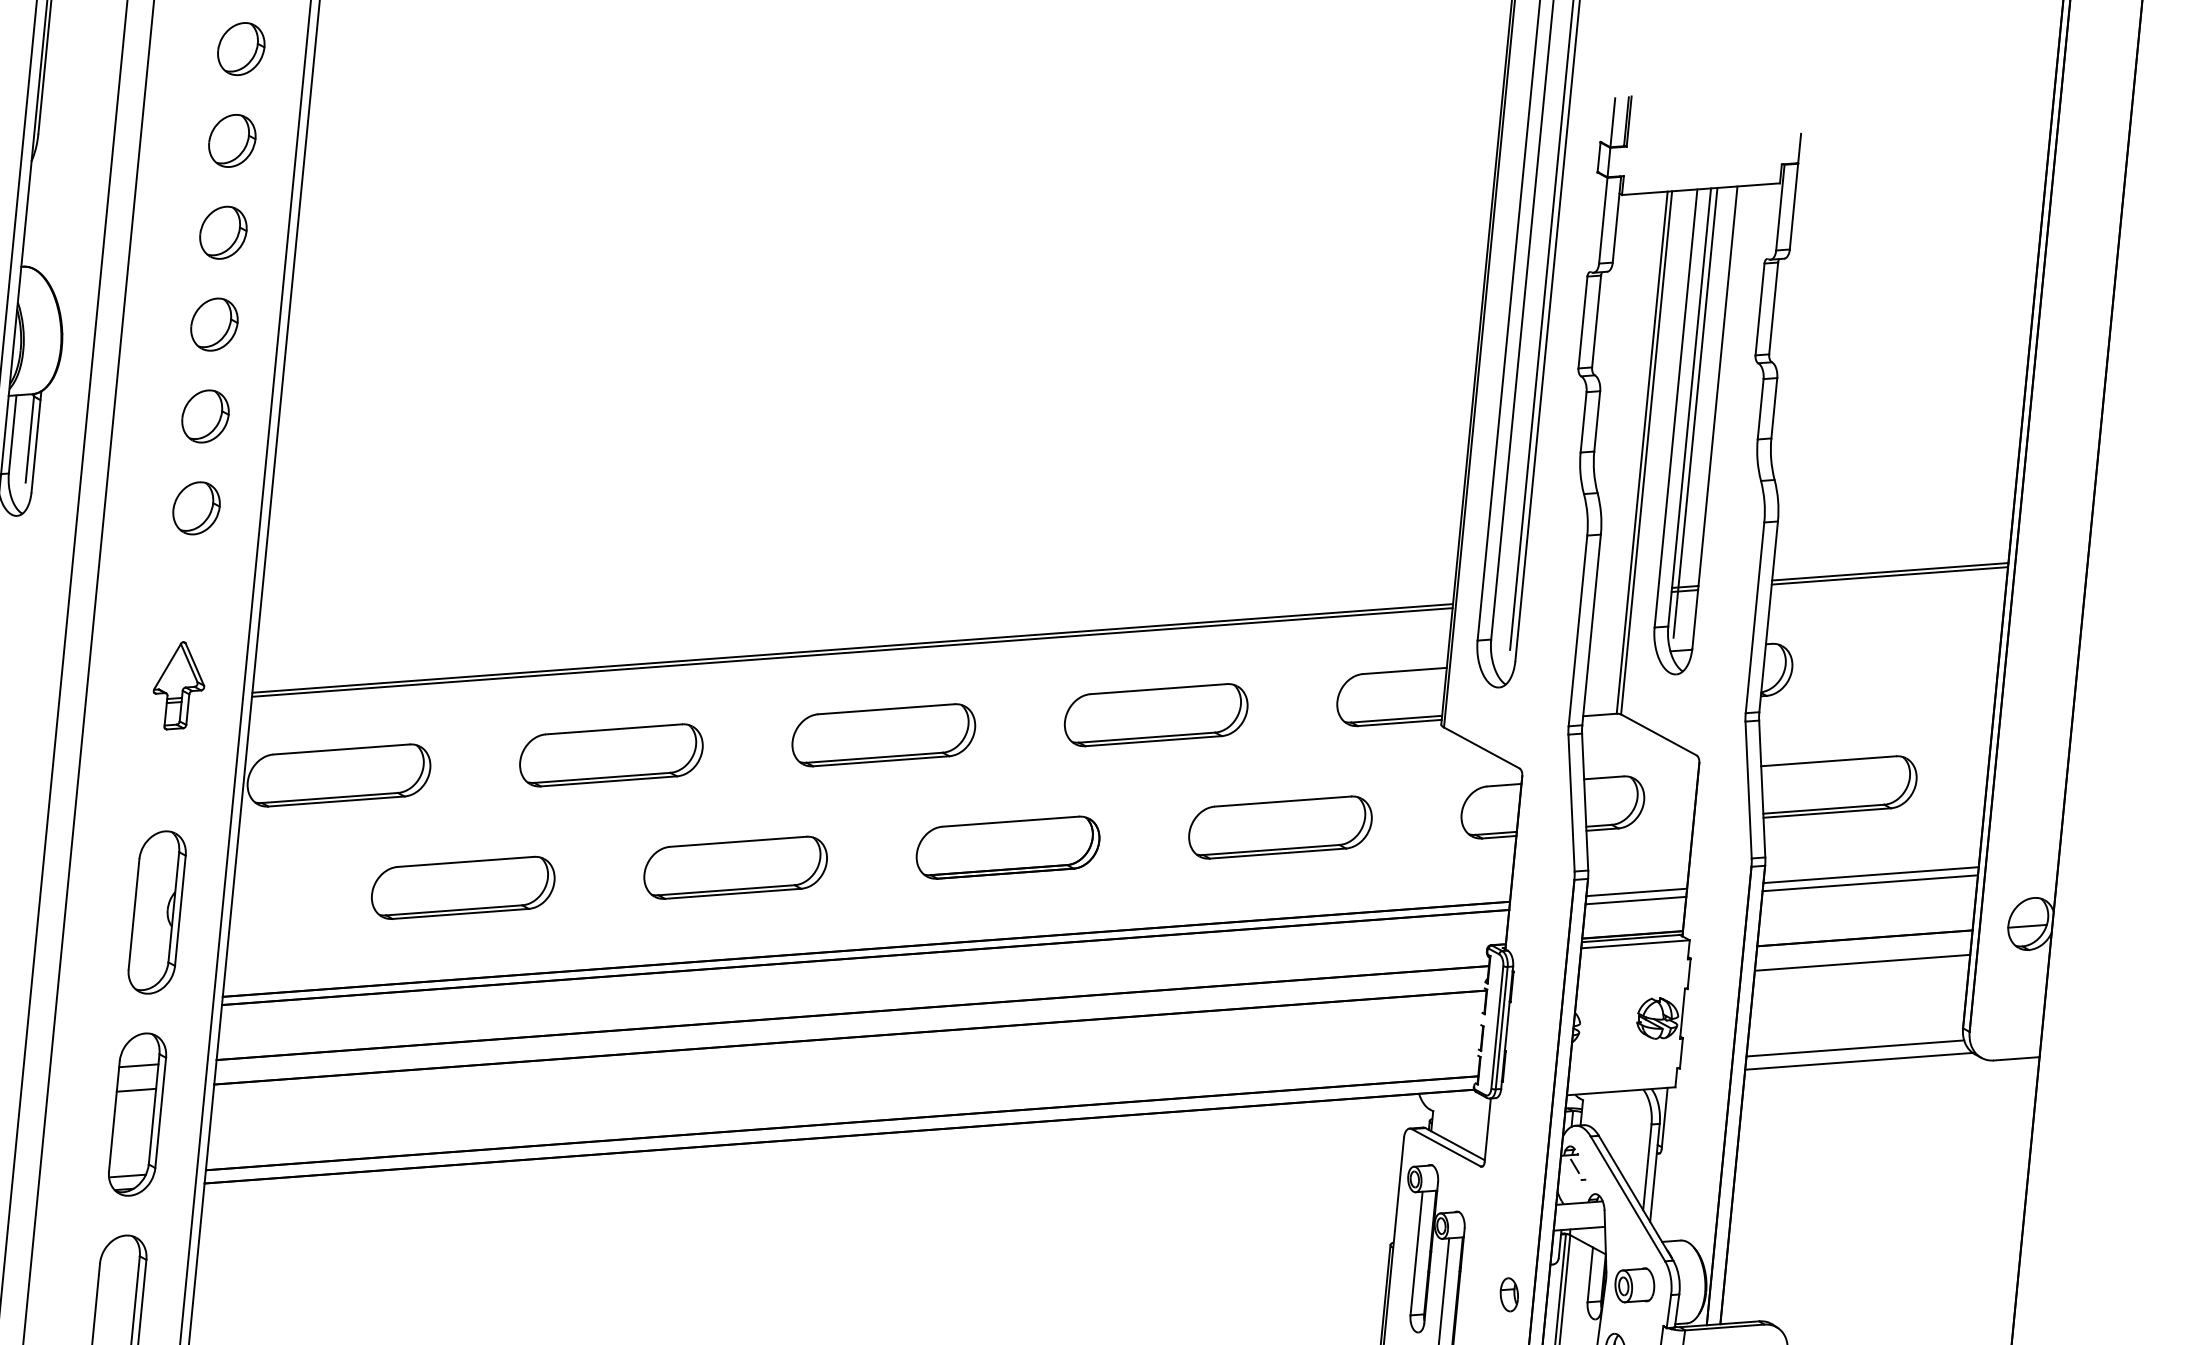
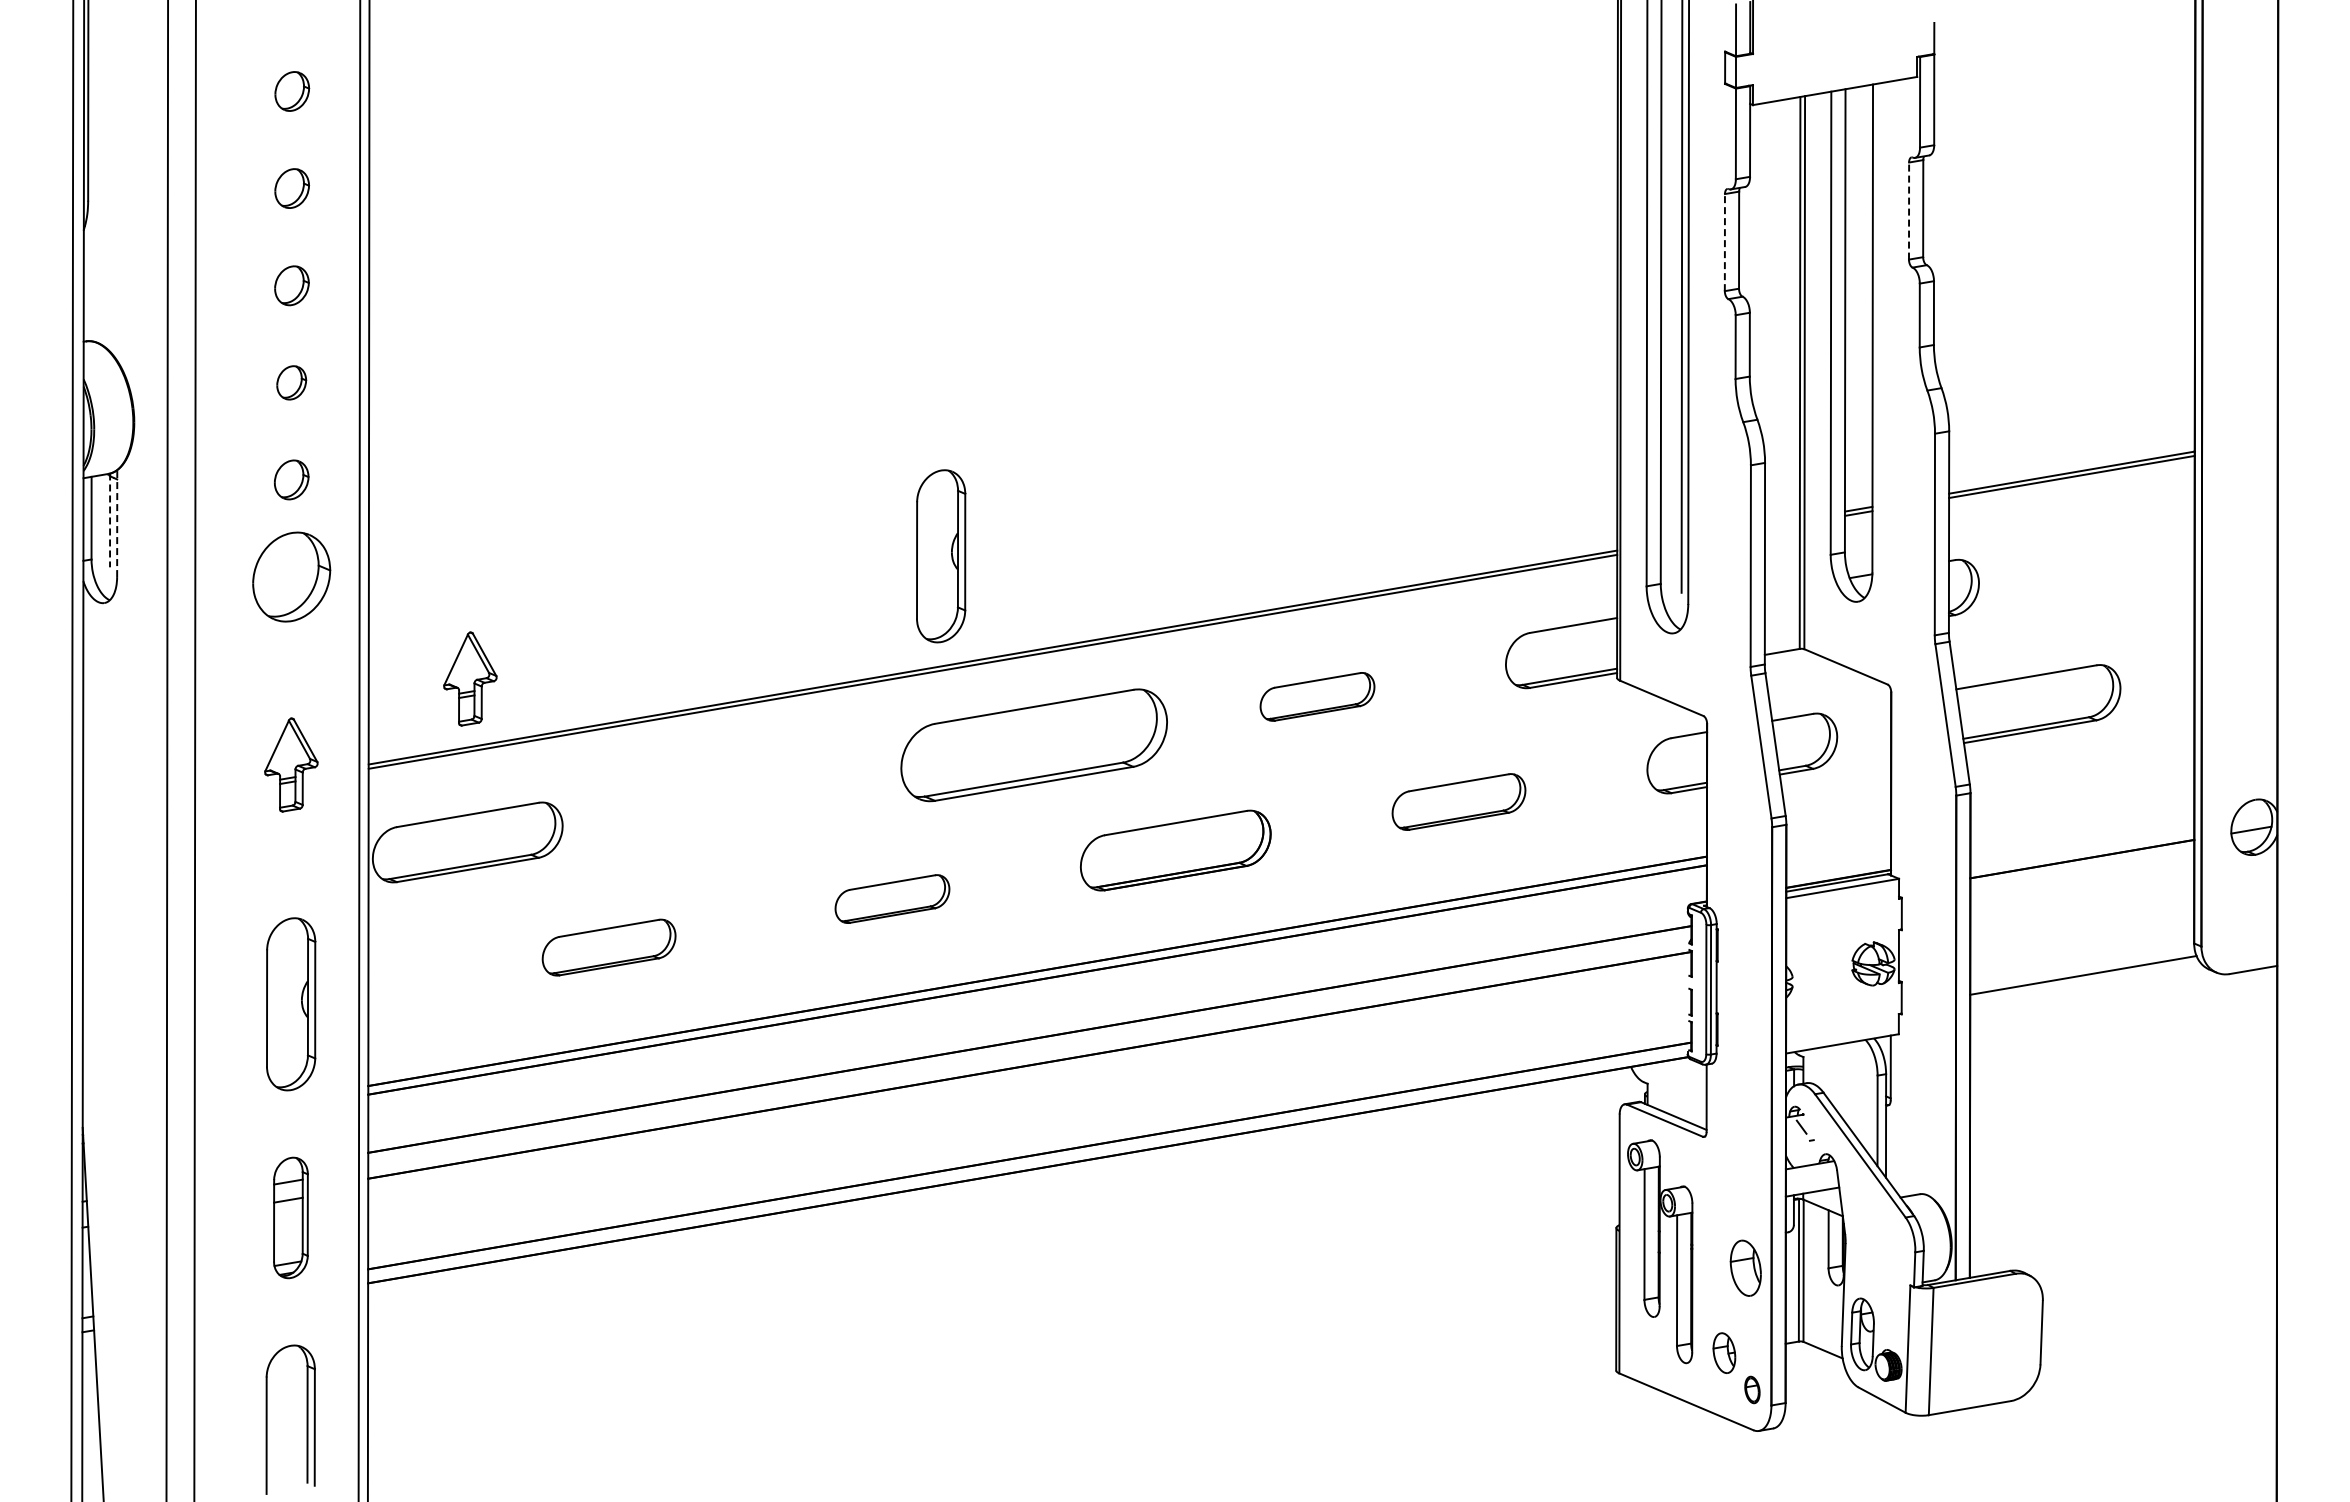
part: (241, 49) -> (292, 91), size x0.7
part: (232, 140) -> (292, 188), size x0.7
part: (223, 232) -> (291, 285), size x0.7
line: (1760, 309) -> (1909, 211), solid -> dashed
line: (1582, 322) -> (1724, 242), solid -> dashed
part: (214, 324) -> (291, 382), size x0.6
line: (1695, 412) -> (1851, 325), removed
part: (205, 416) -> (291, 479), size x0.7
line: (30, 438) -> (110, 520), solid -> dashed
line: (36, 441) -> (117, 523), solid -> dashed
part: (196, 507) -> (291, 576), size x1.6
part: (813, 548) -> (941, 556), added
part: (356, 620) -> (470, 678), added
part: (1156, 714) -> (1317, 696), size x0.6
part: (884, 735) -> (1034, 745), size x1.4
part: (610, 754) -> (750, 793), removed
part: (1280, 826) -> (1458, 801), size x0.7
part: (735, 867) -> (892, 898), size x0.6
line: (1871, 875) -> (2082, 792), removed
line: (1870, 882) -> (2082, 800), removed
part: (462, 887) -> (608, 947), size x0.7
line: (1636, 892) -> (1838, 834), removed
line: (1635, 900) -> (1838, 842), removed
line: (1862, 962) -> (2082, 884), removed
line: (1858, 1061) -> (2088, 988), removed
part: (137, 1114) -> (290, 1217), size x0.7
part: (1635, 1285) -> (1876, 1245), removed
part: (1508, 1294) -> (1745, 1268), size x1.6

